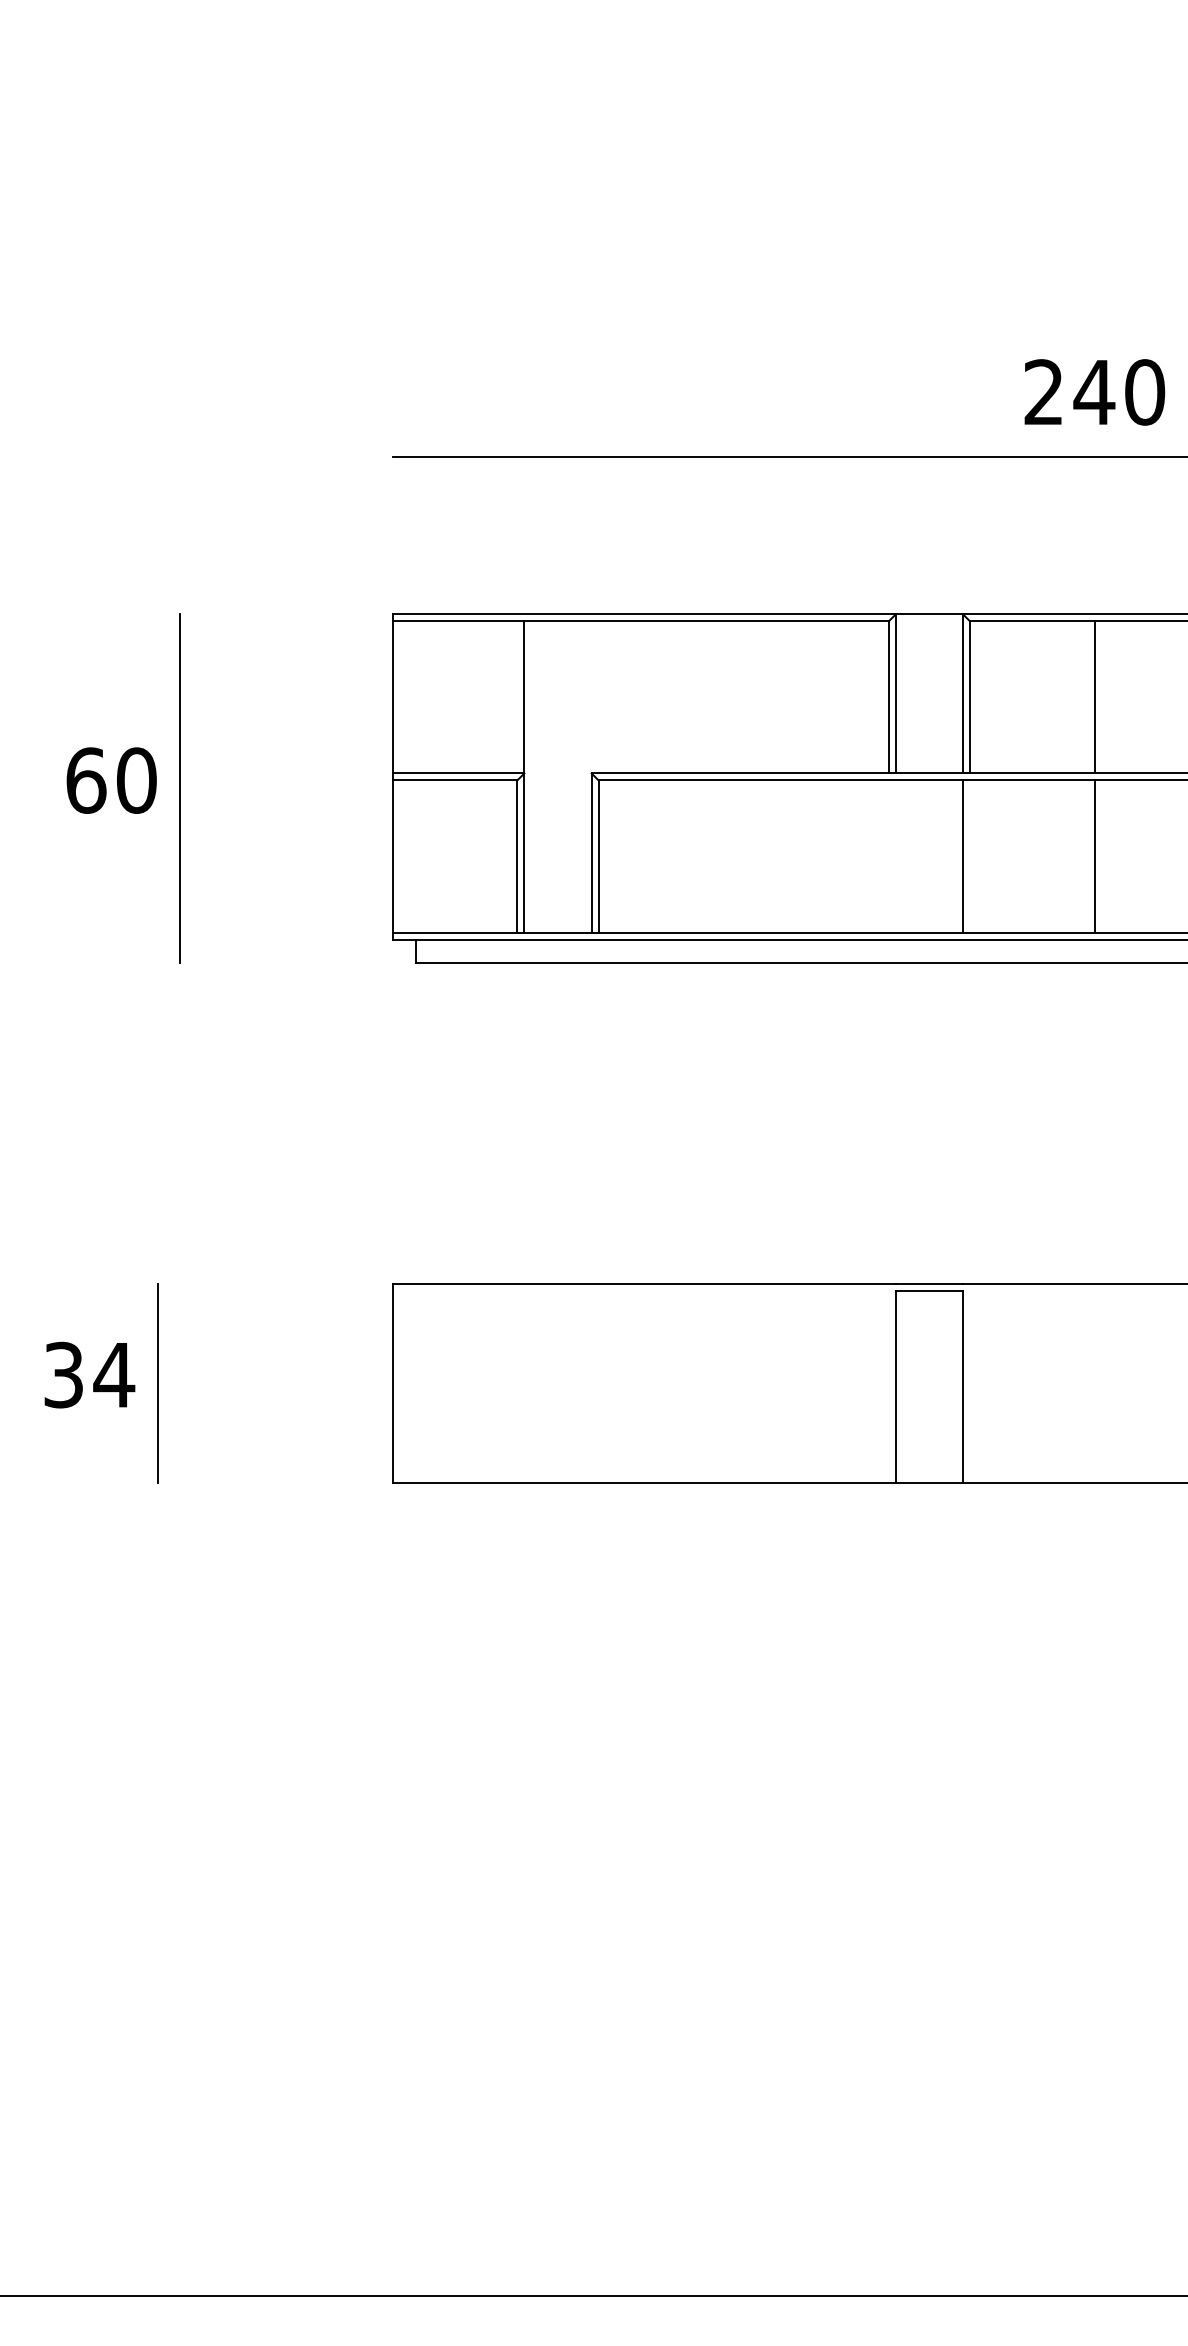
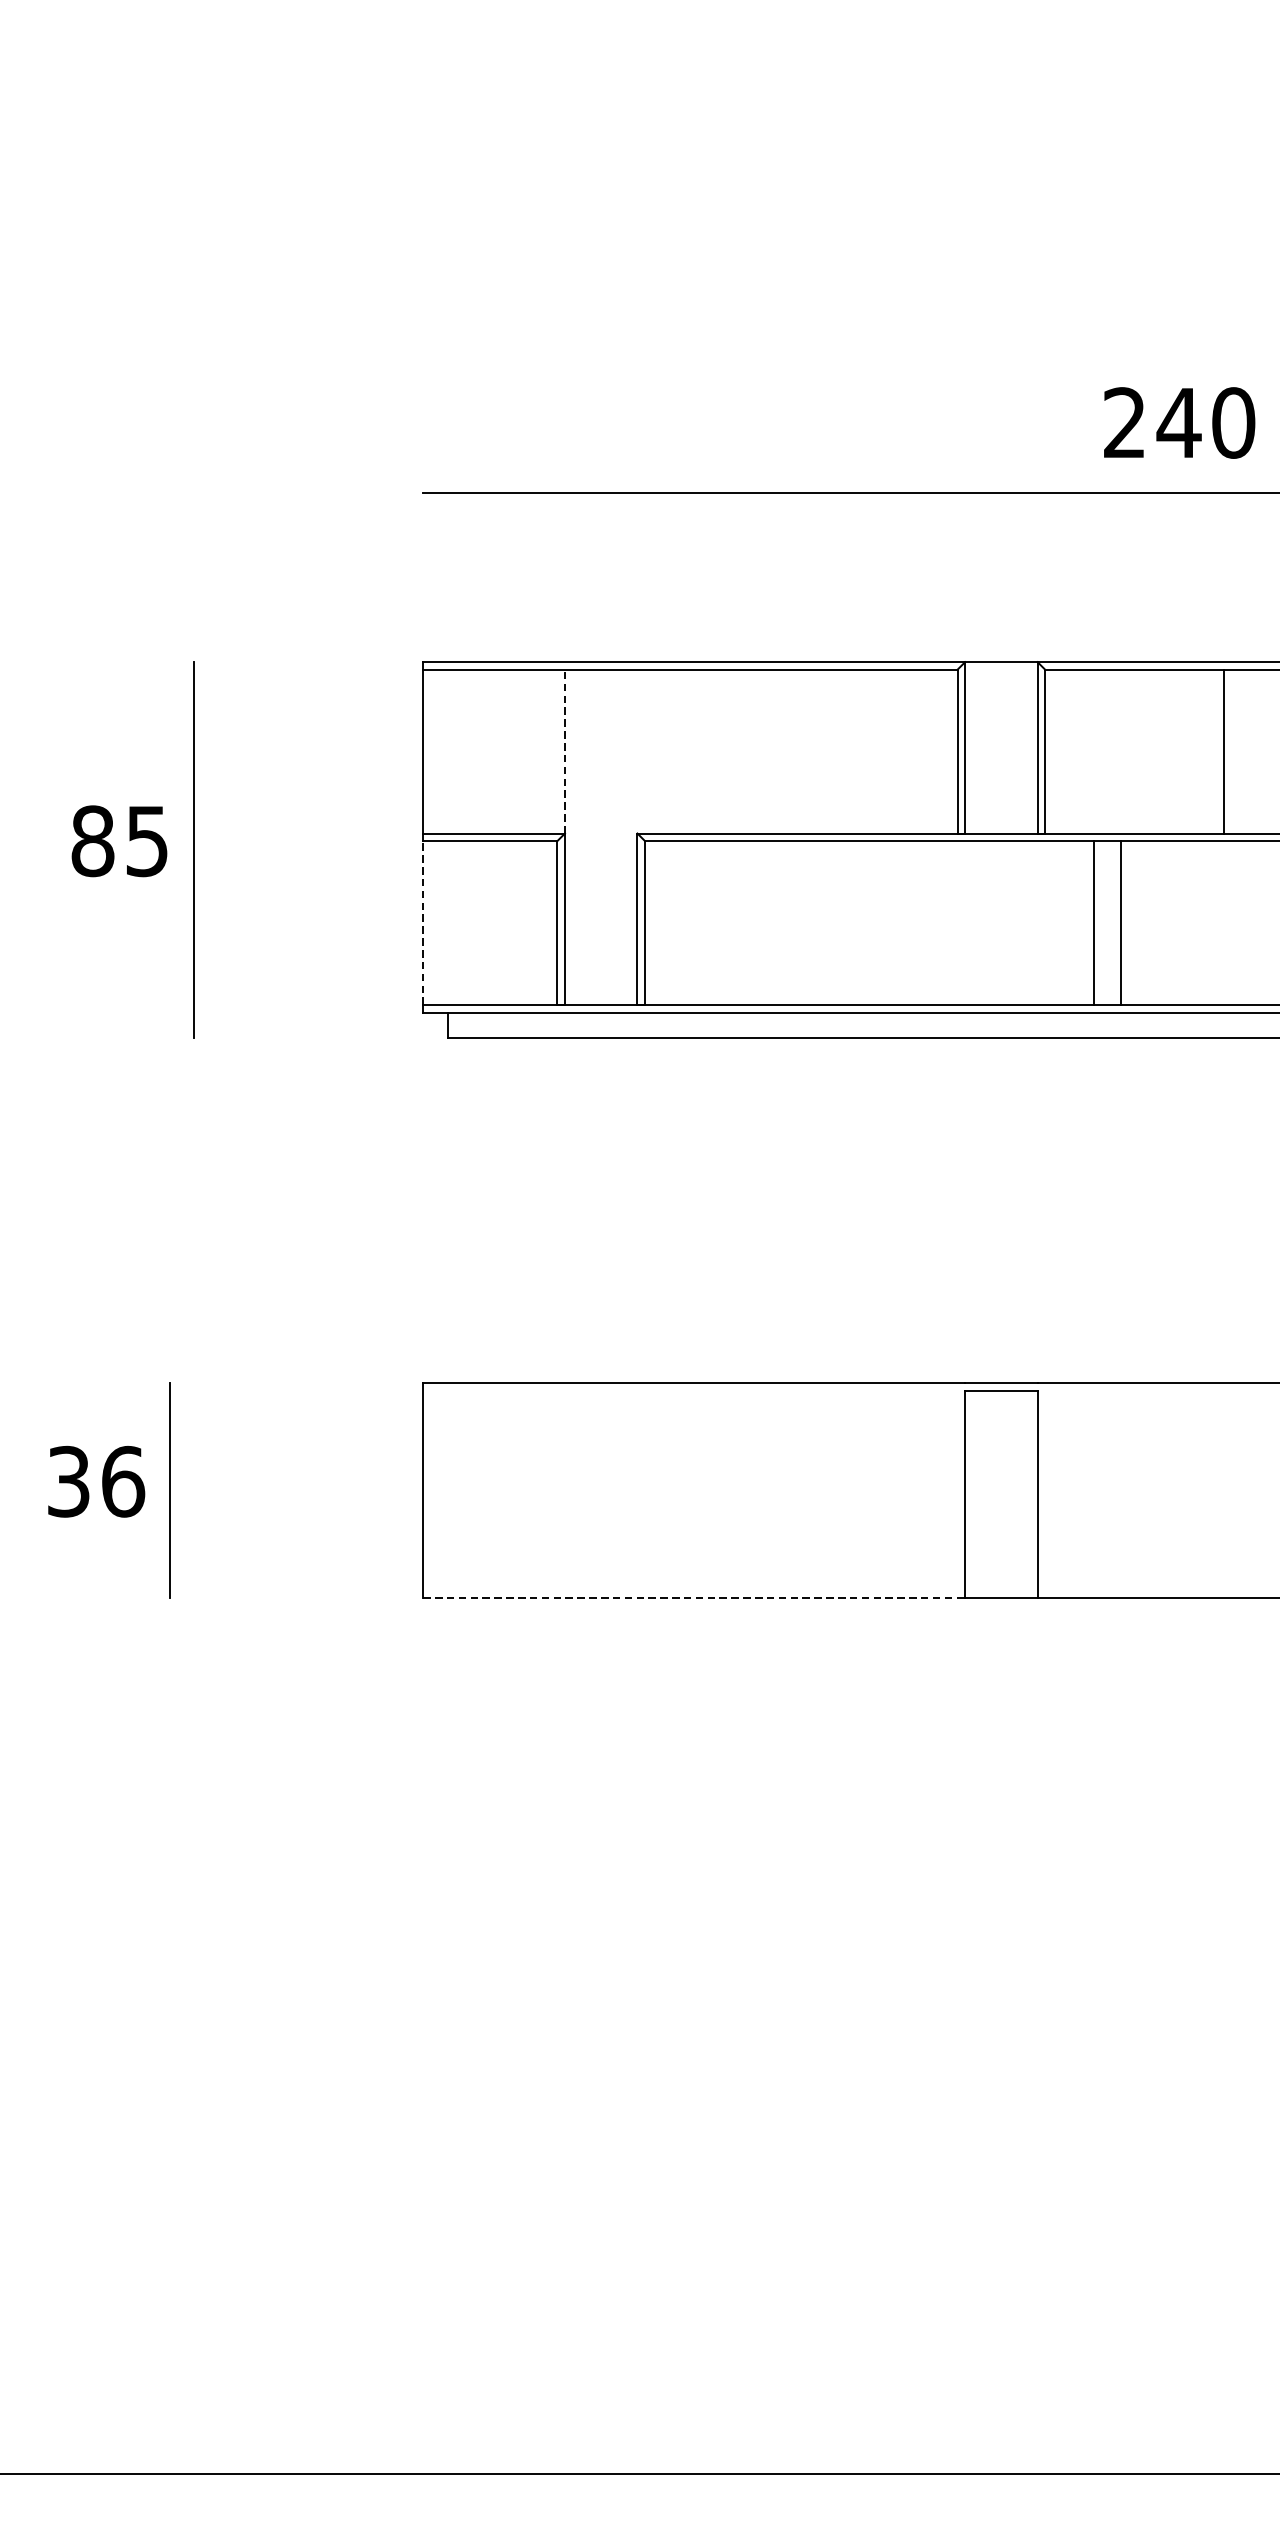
line: (524, 696) -> (565, 750), solid -> dashed
line: (1094, 697) -> (1223, 751), moved
text: (111, 780) -> (120, 841), 60 -> 85
line: (392, 856) -> (422, 923), solid -> dashed
line: (963, 856) -> (1094, 923), moved
line: (1094, 856) -> (1121, 923), moved
text: (114, 1374) -> (123, 1481), 34 -> 36
line: (644, 1482) -> (694, 1597), solid -> dashed

